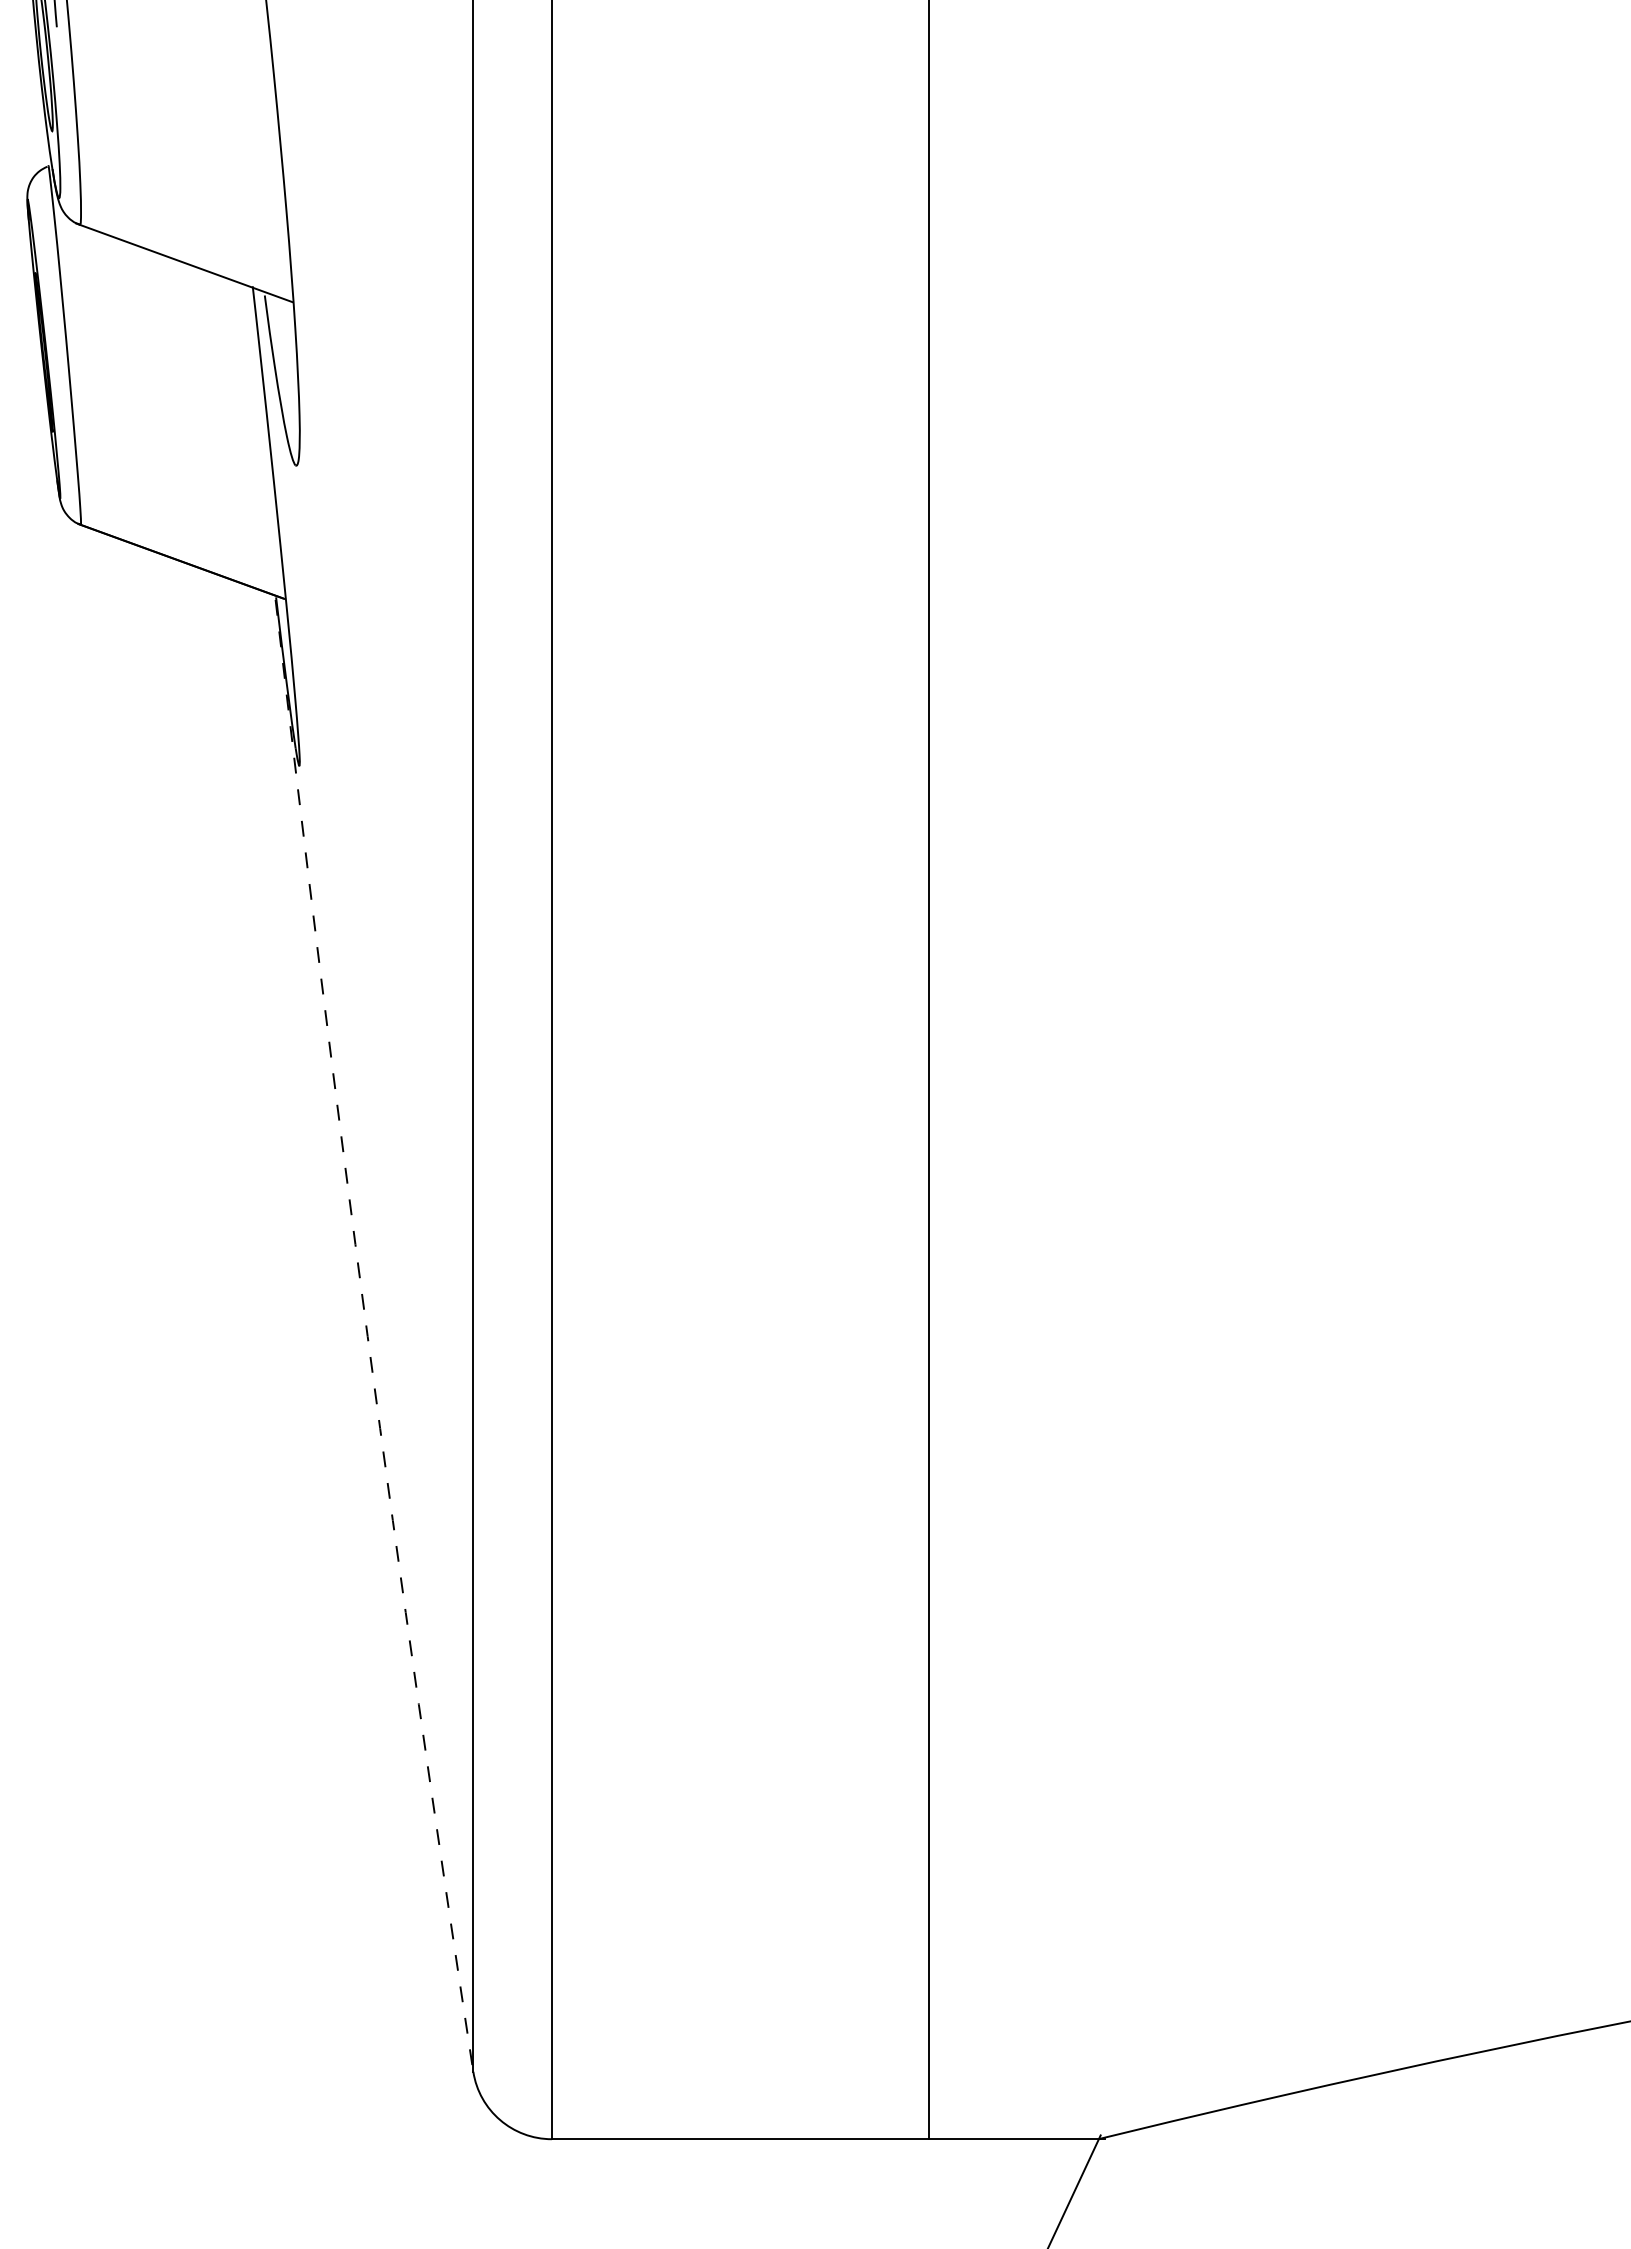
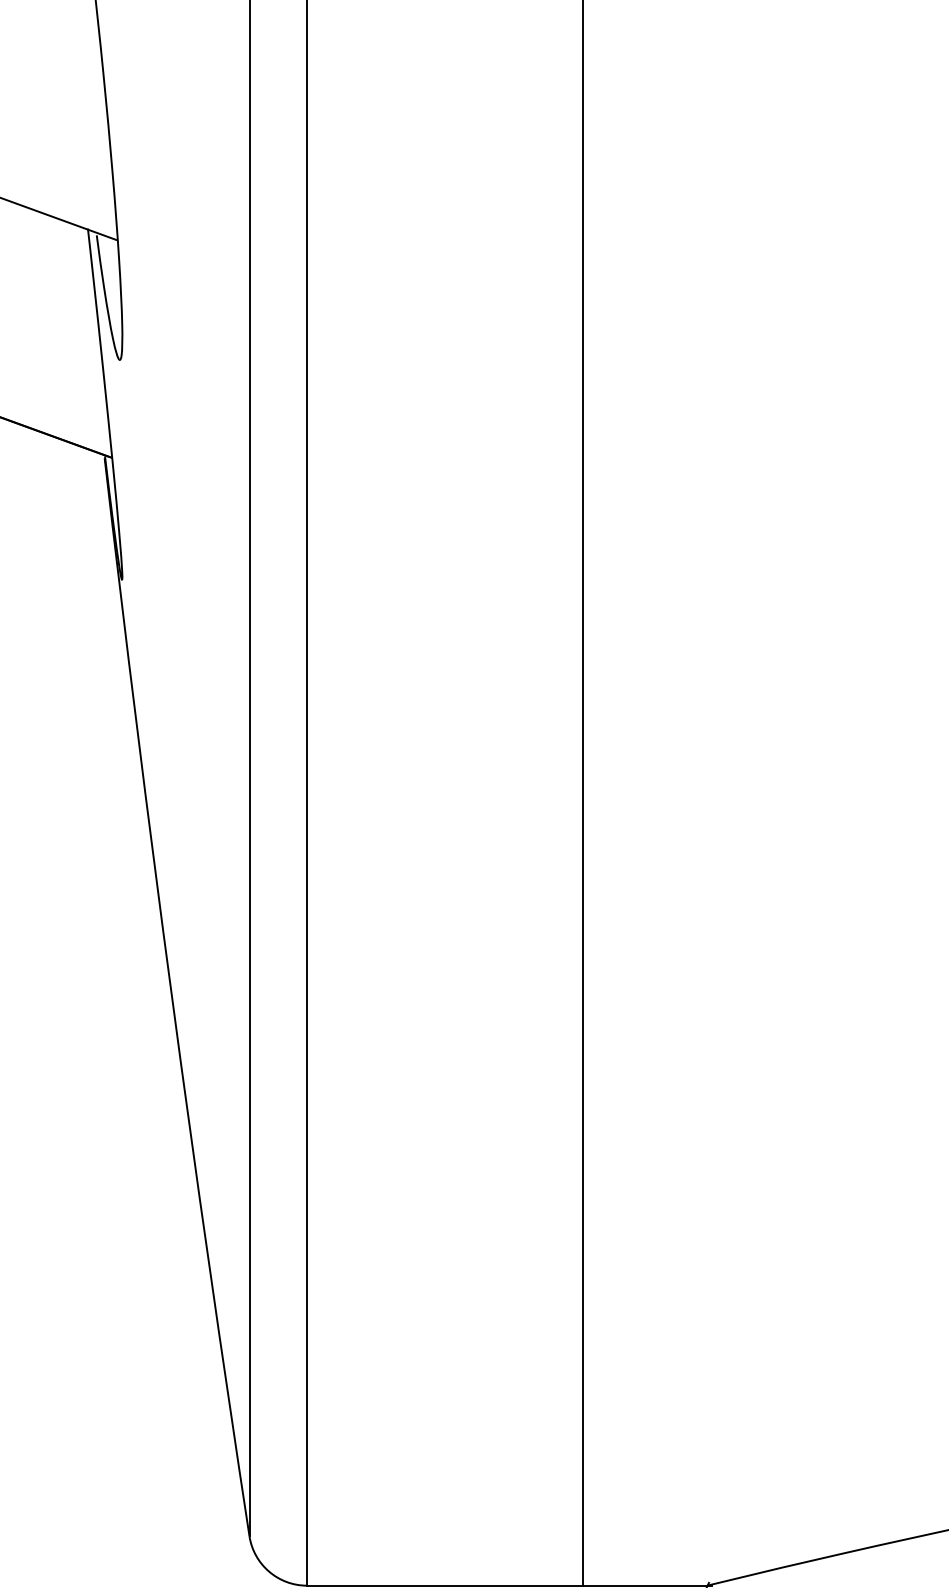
arc: (367, 1336) -> (171, 997), dashed -> solid

